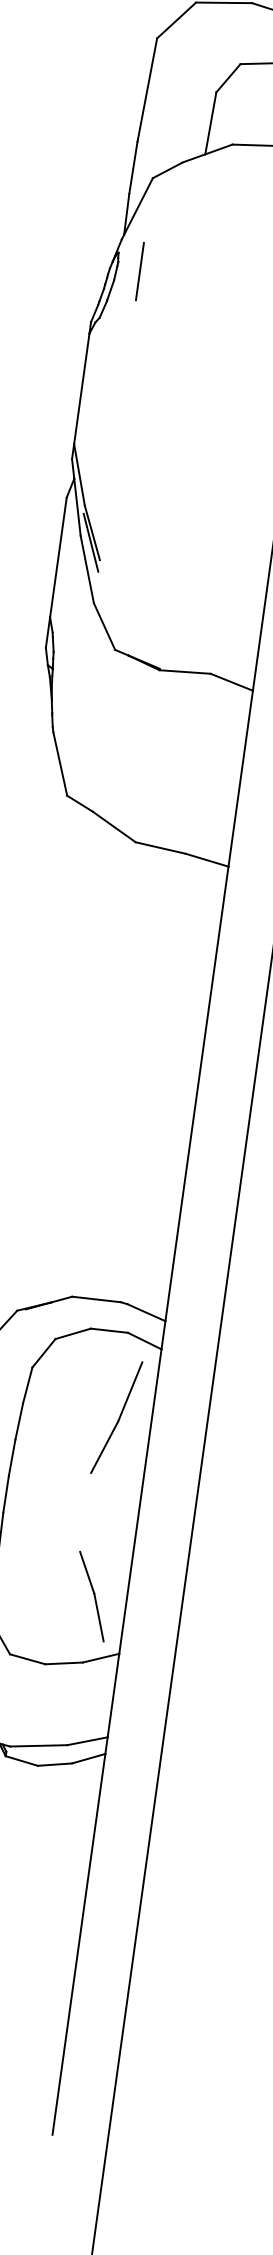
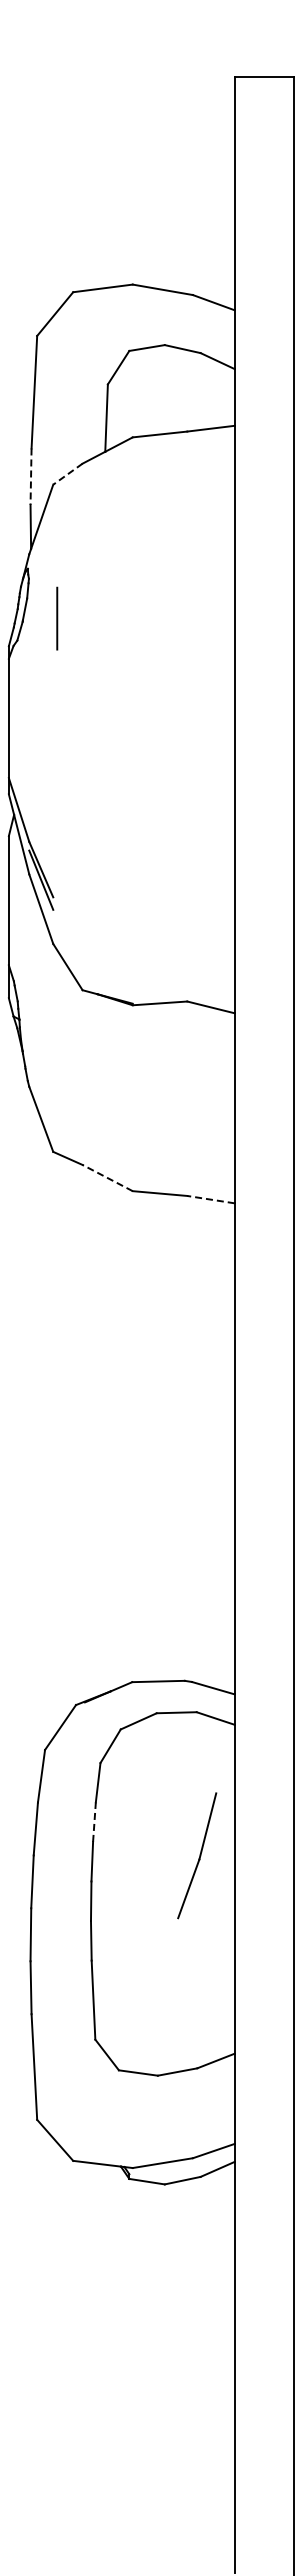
line: (133, 168) -> (31, 477), solid -> dashed
line: (167, 170) -> (67, 474), solid -> dashed
line: (140, 271) -> (57, 618), moved
line: (114, 826) -> (107, 1177), solid -> dashed
line: (206, 860) -> (210, 1199), solid -> dashed
part: (117, 1417) -> (197, 1855), moved
line: (19, 1421) -> (94, 1822), solid -> dashed
part: (92, 1596) -> (197, 1996), removed

